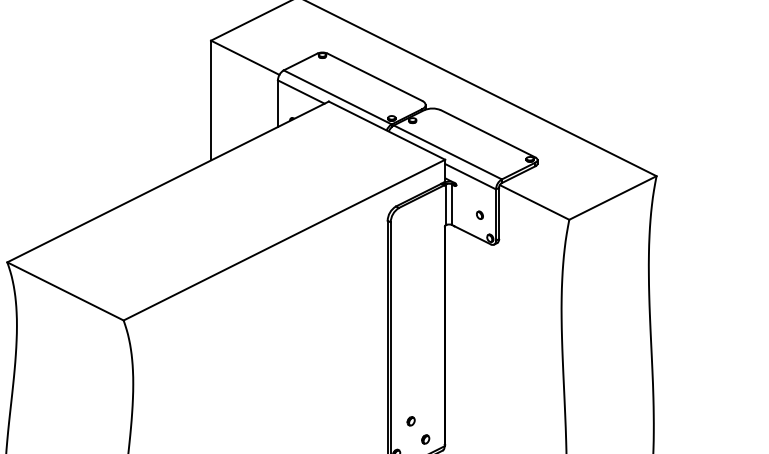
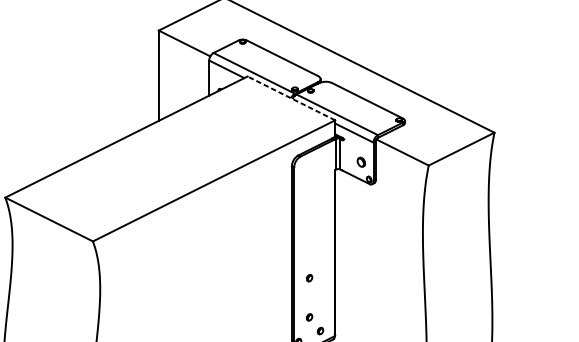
line: (386, 130) -> (291, 98), solid -> dashed
part: (479, 214) -> (361, 161), size x1.6
part: (410, 369) -> (309, 278), added

